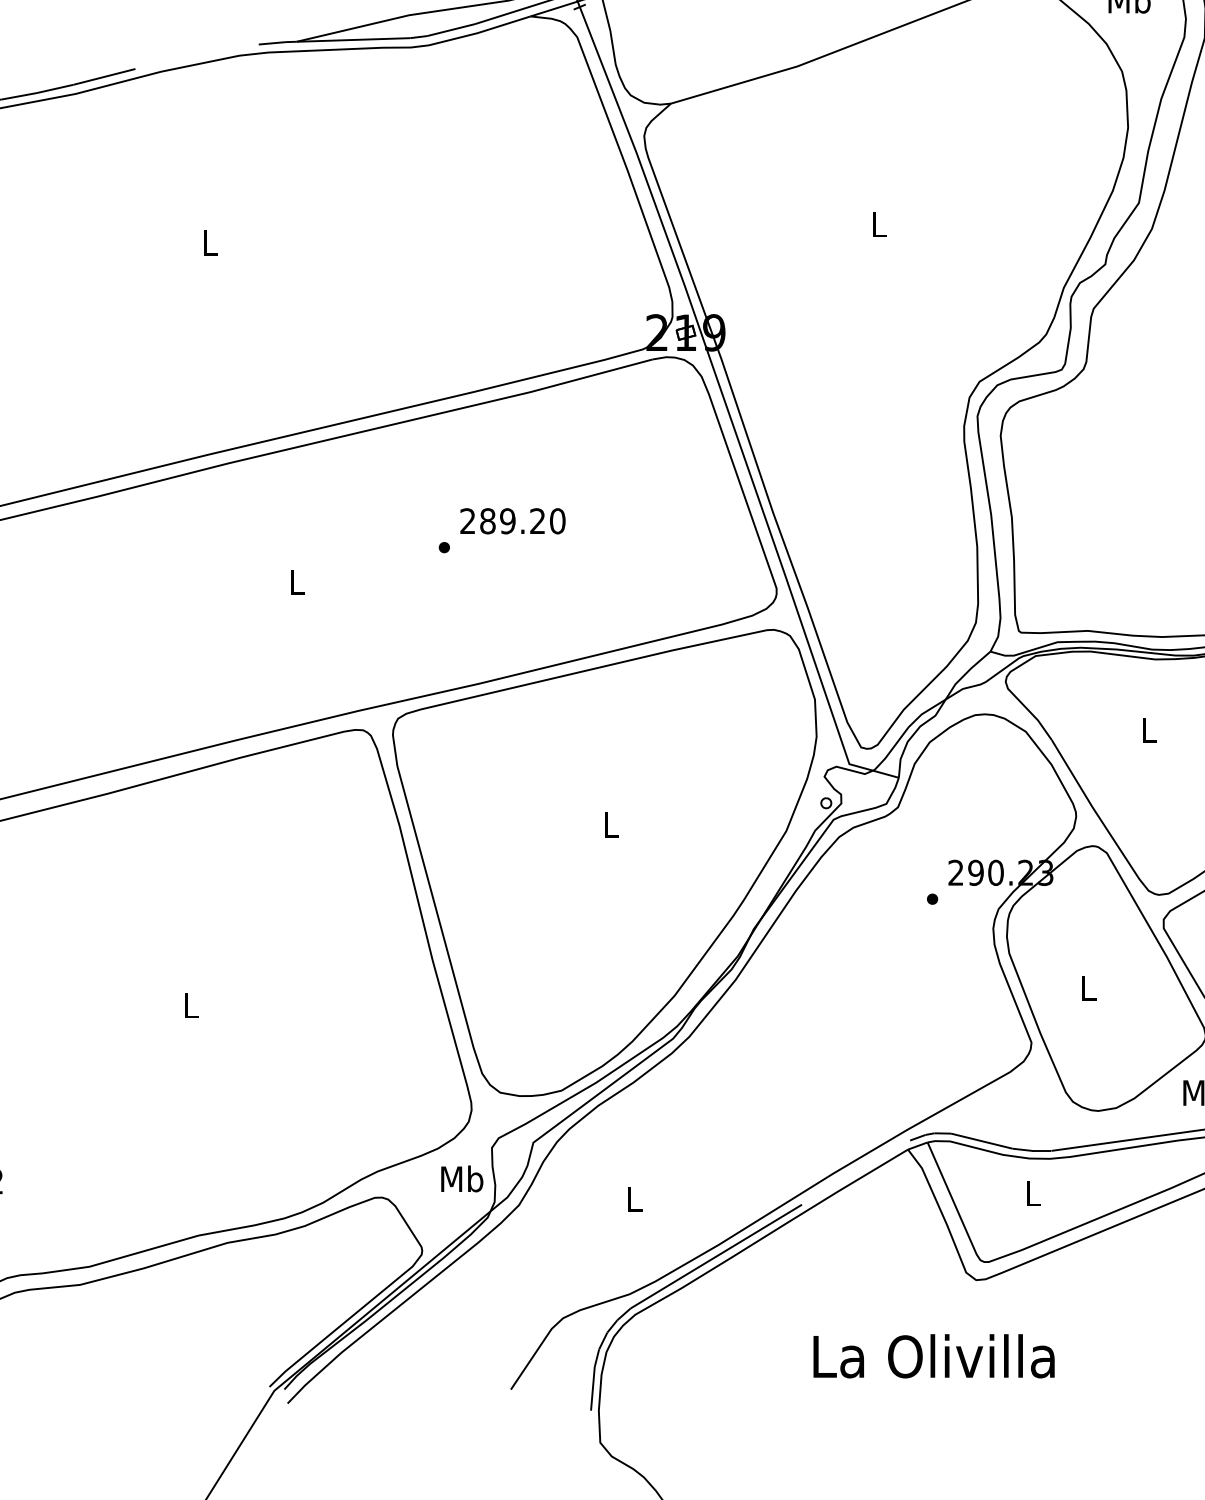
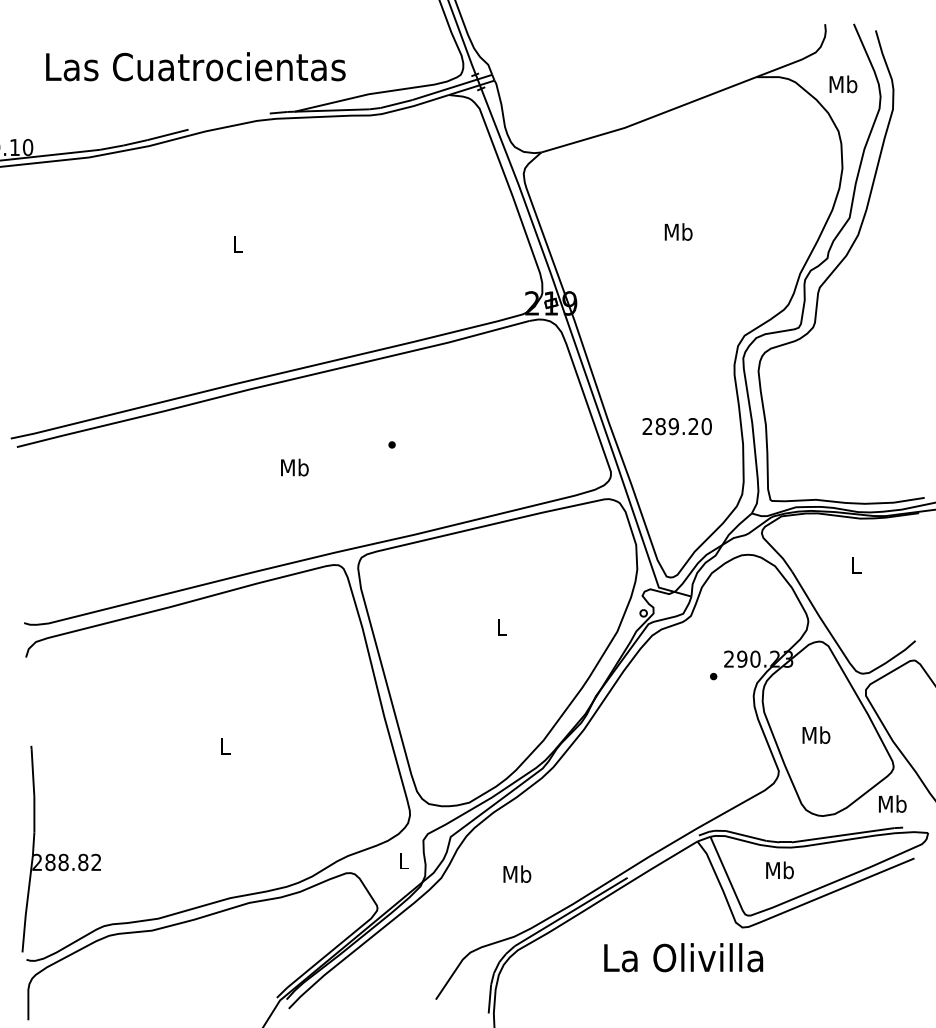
text: (879, 223) -> (678, 231), L -> Mb
text: (511, 521) -> (676, 426), moved
text: (296, 581) -> (294, 467), L -> Mb
text: (1088, 987) -> (816, 734), L -> Mb
text: (461, 1178) -> (403, 860), Mb -> L
text: (1032, 1193) -> (779, 870), L -> Mb
text: (634, 1198) -> (517, 873), L -> Mb
text: (933, 1356) -> (683, 957), moved

